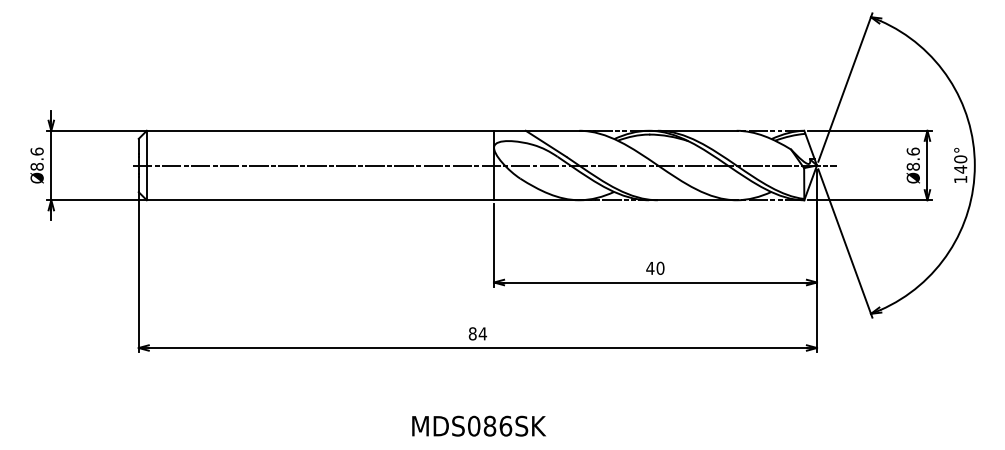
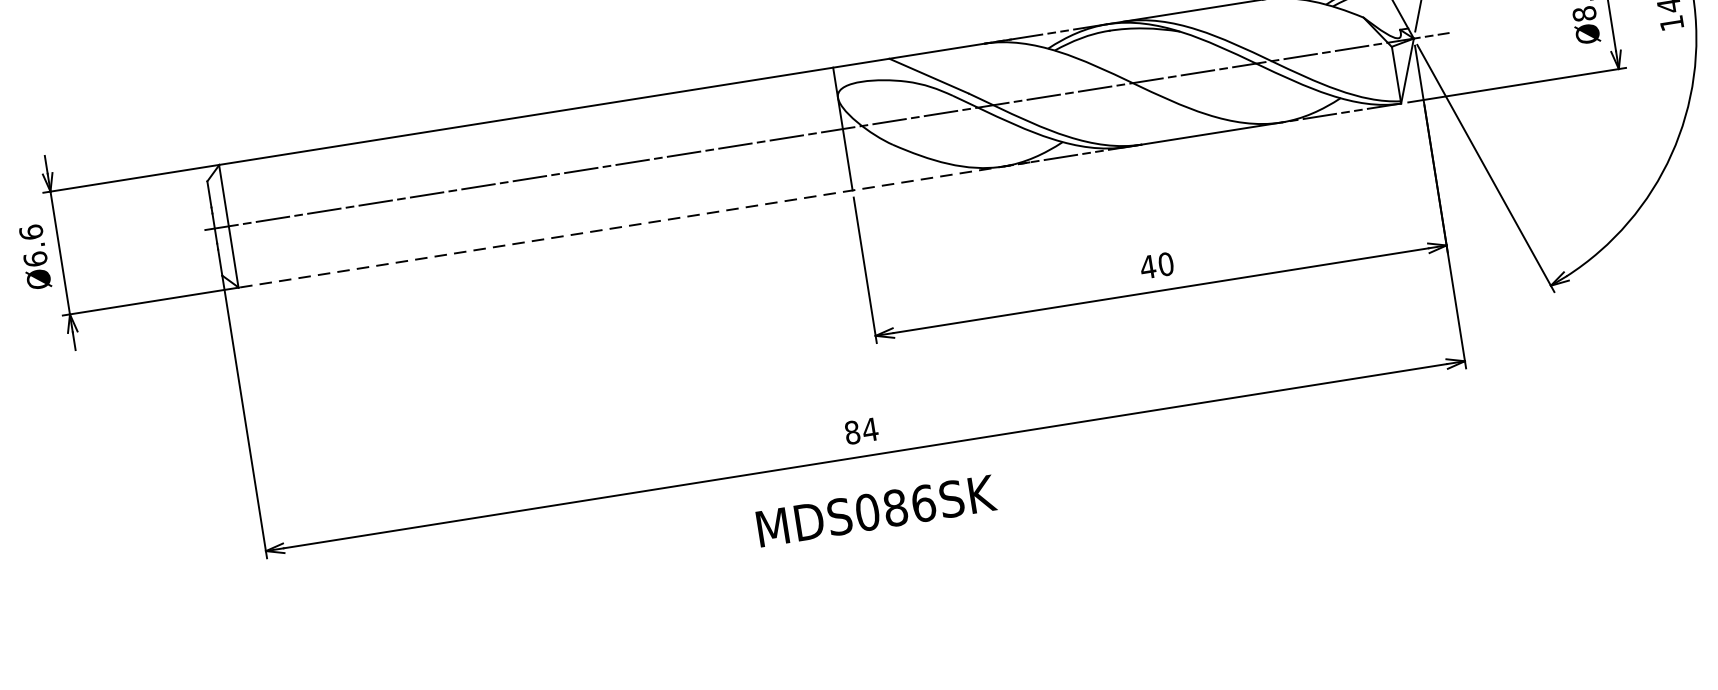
text: (36, 166) -> (34, 258), Ø8.6 -> Ø6.6
line: (370, 200) -> (634, 225), solid -> dashed
text: (478, 425) -> (875, 509), moved

